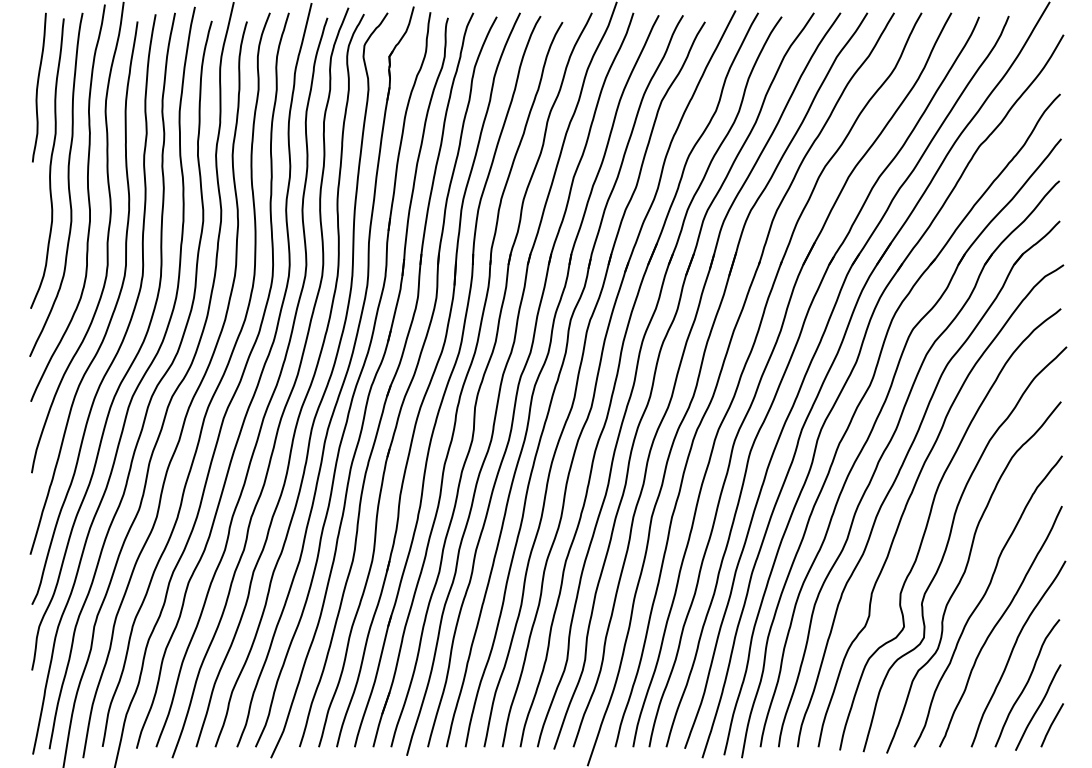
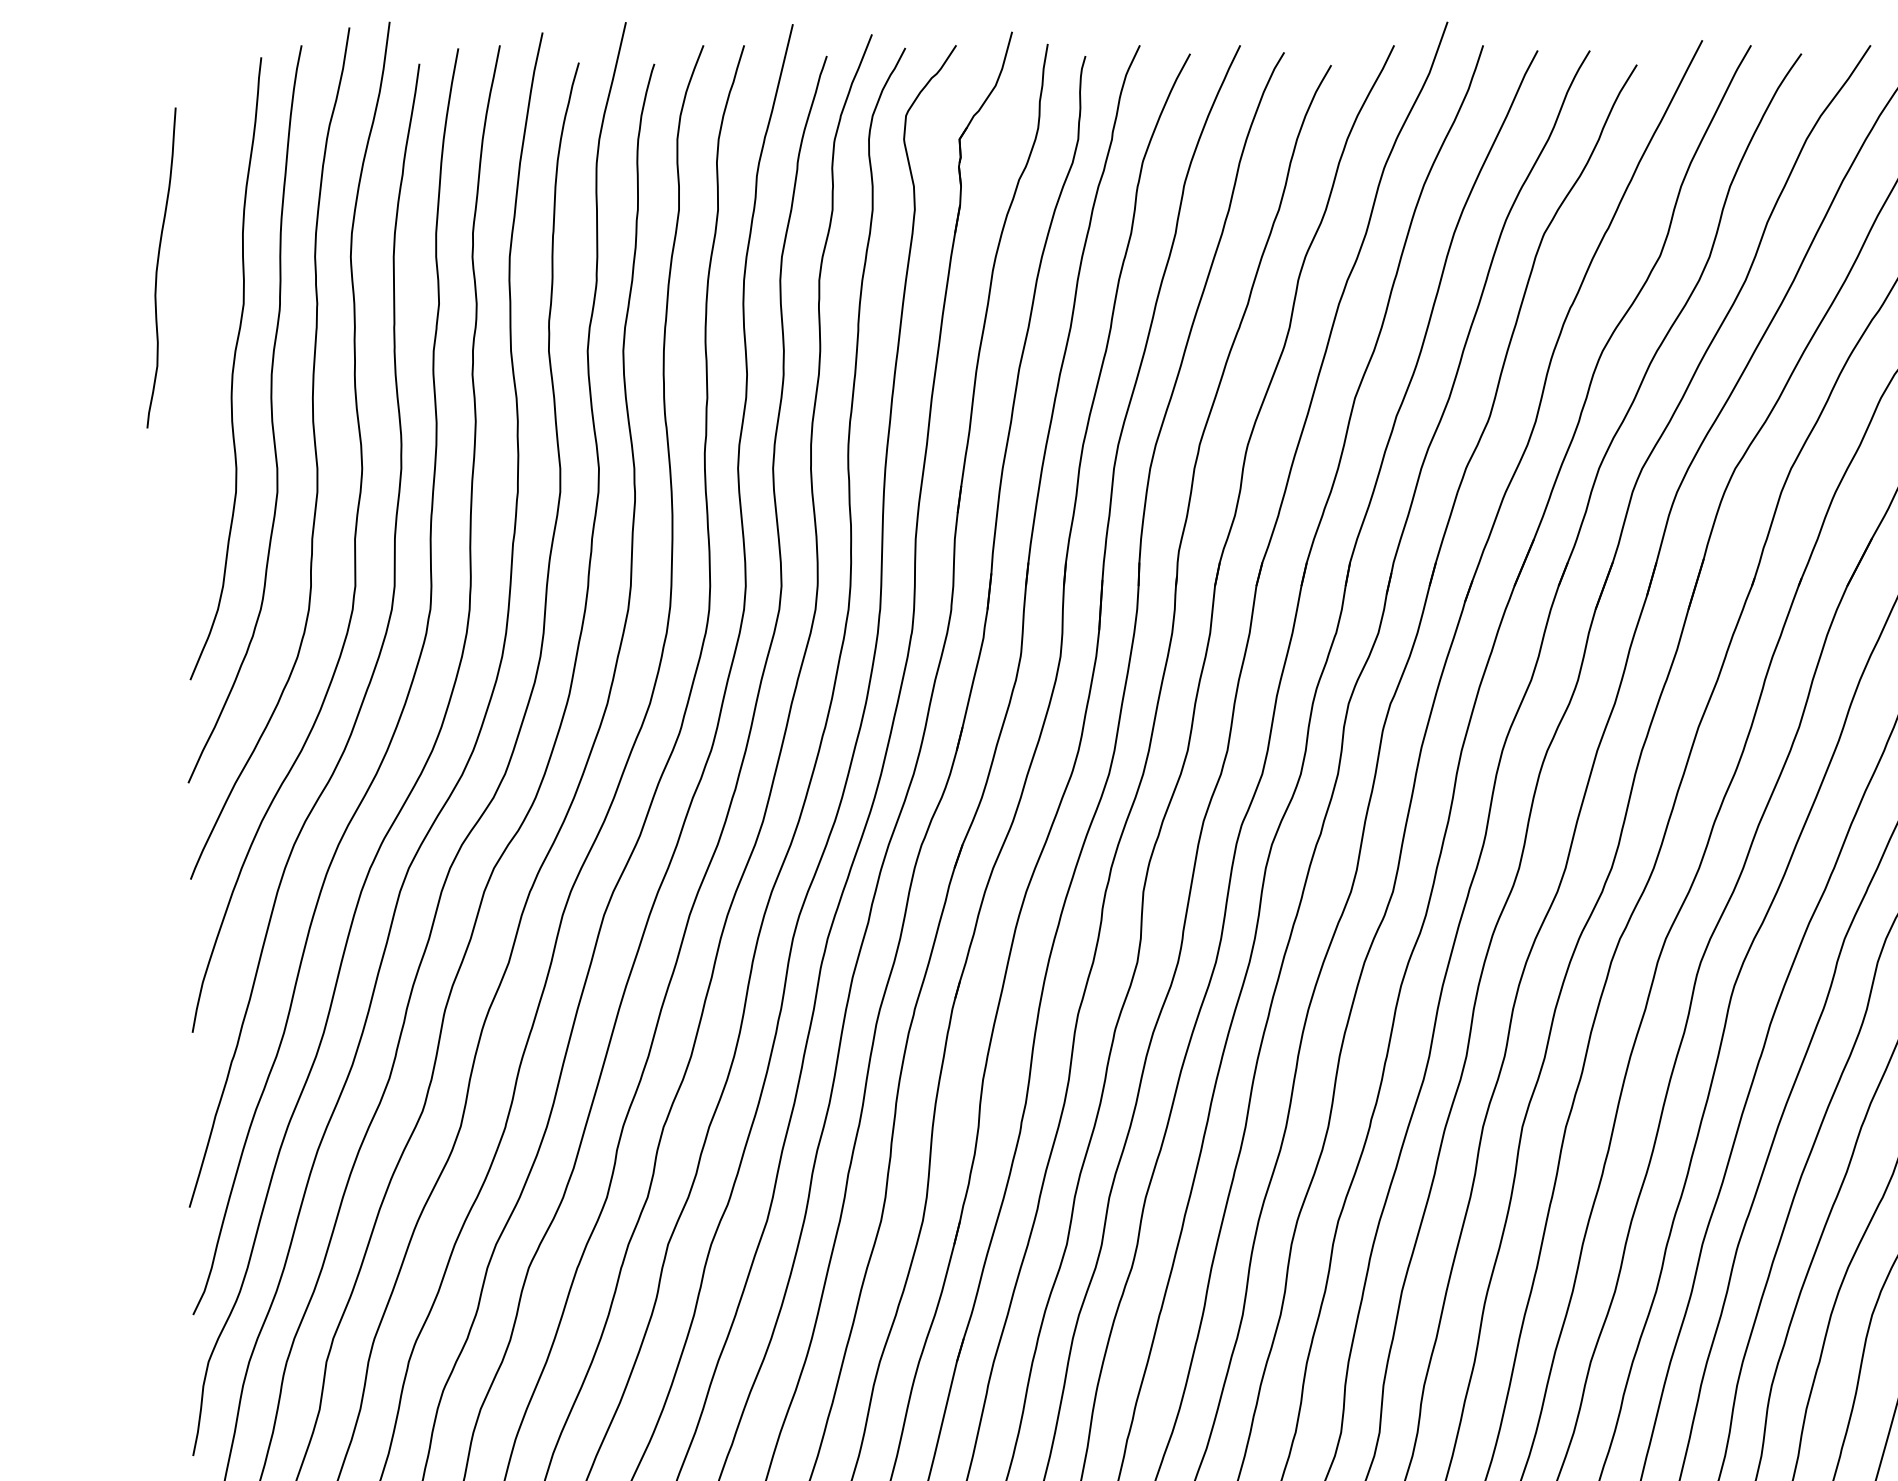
curve: (38, 87) -> (159, 267), moved

